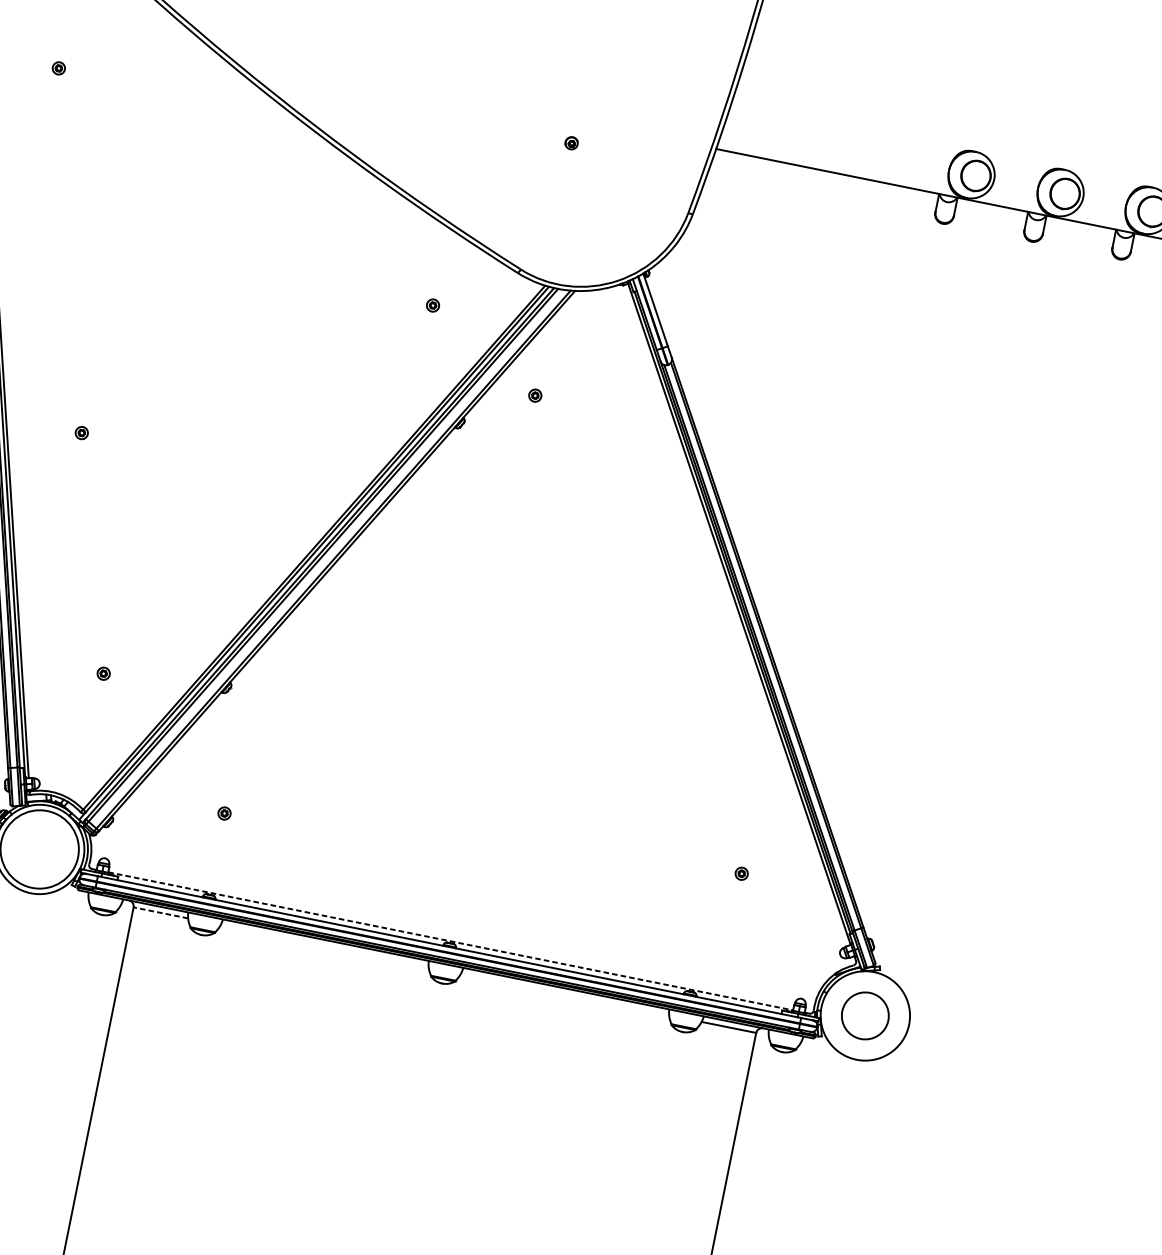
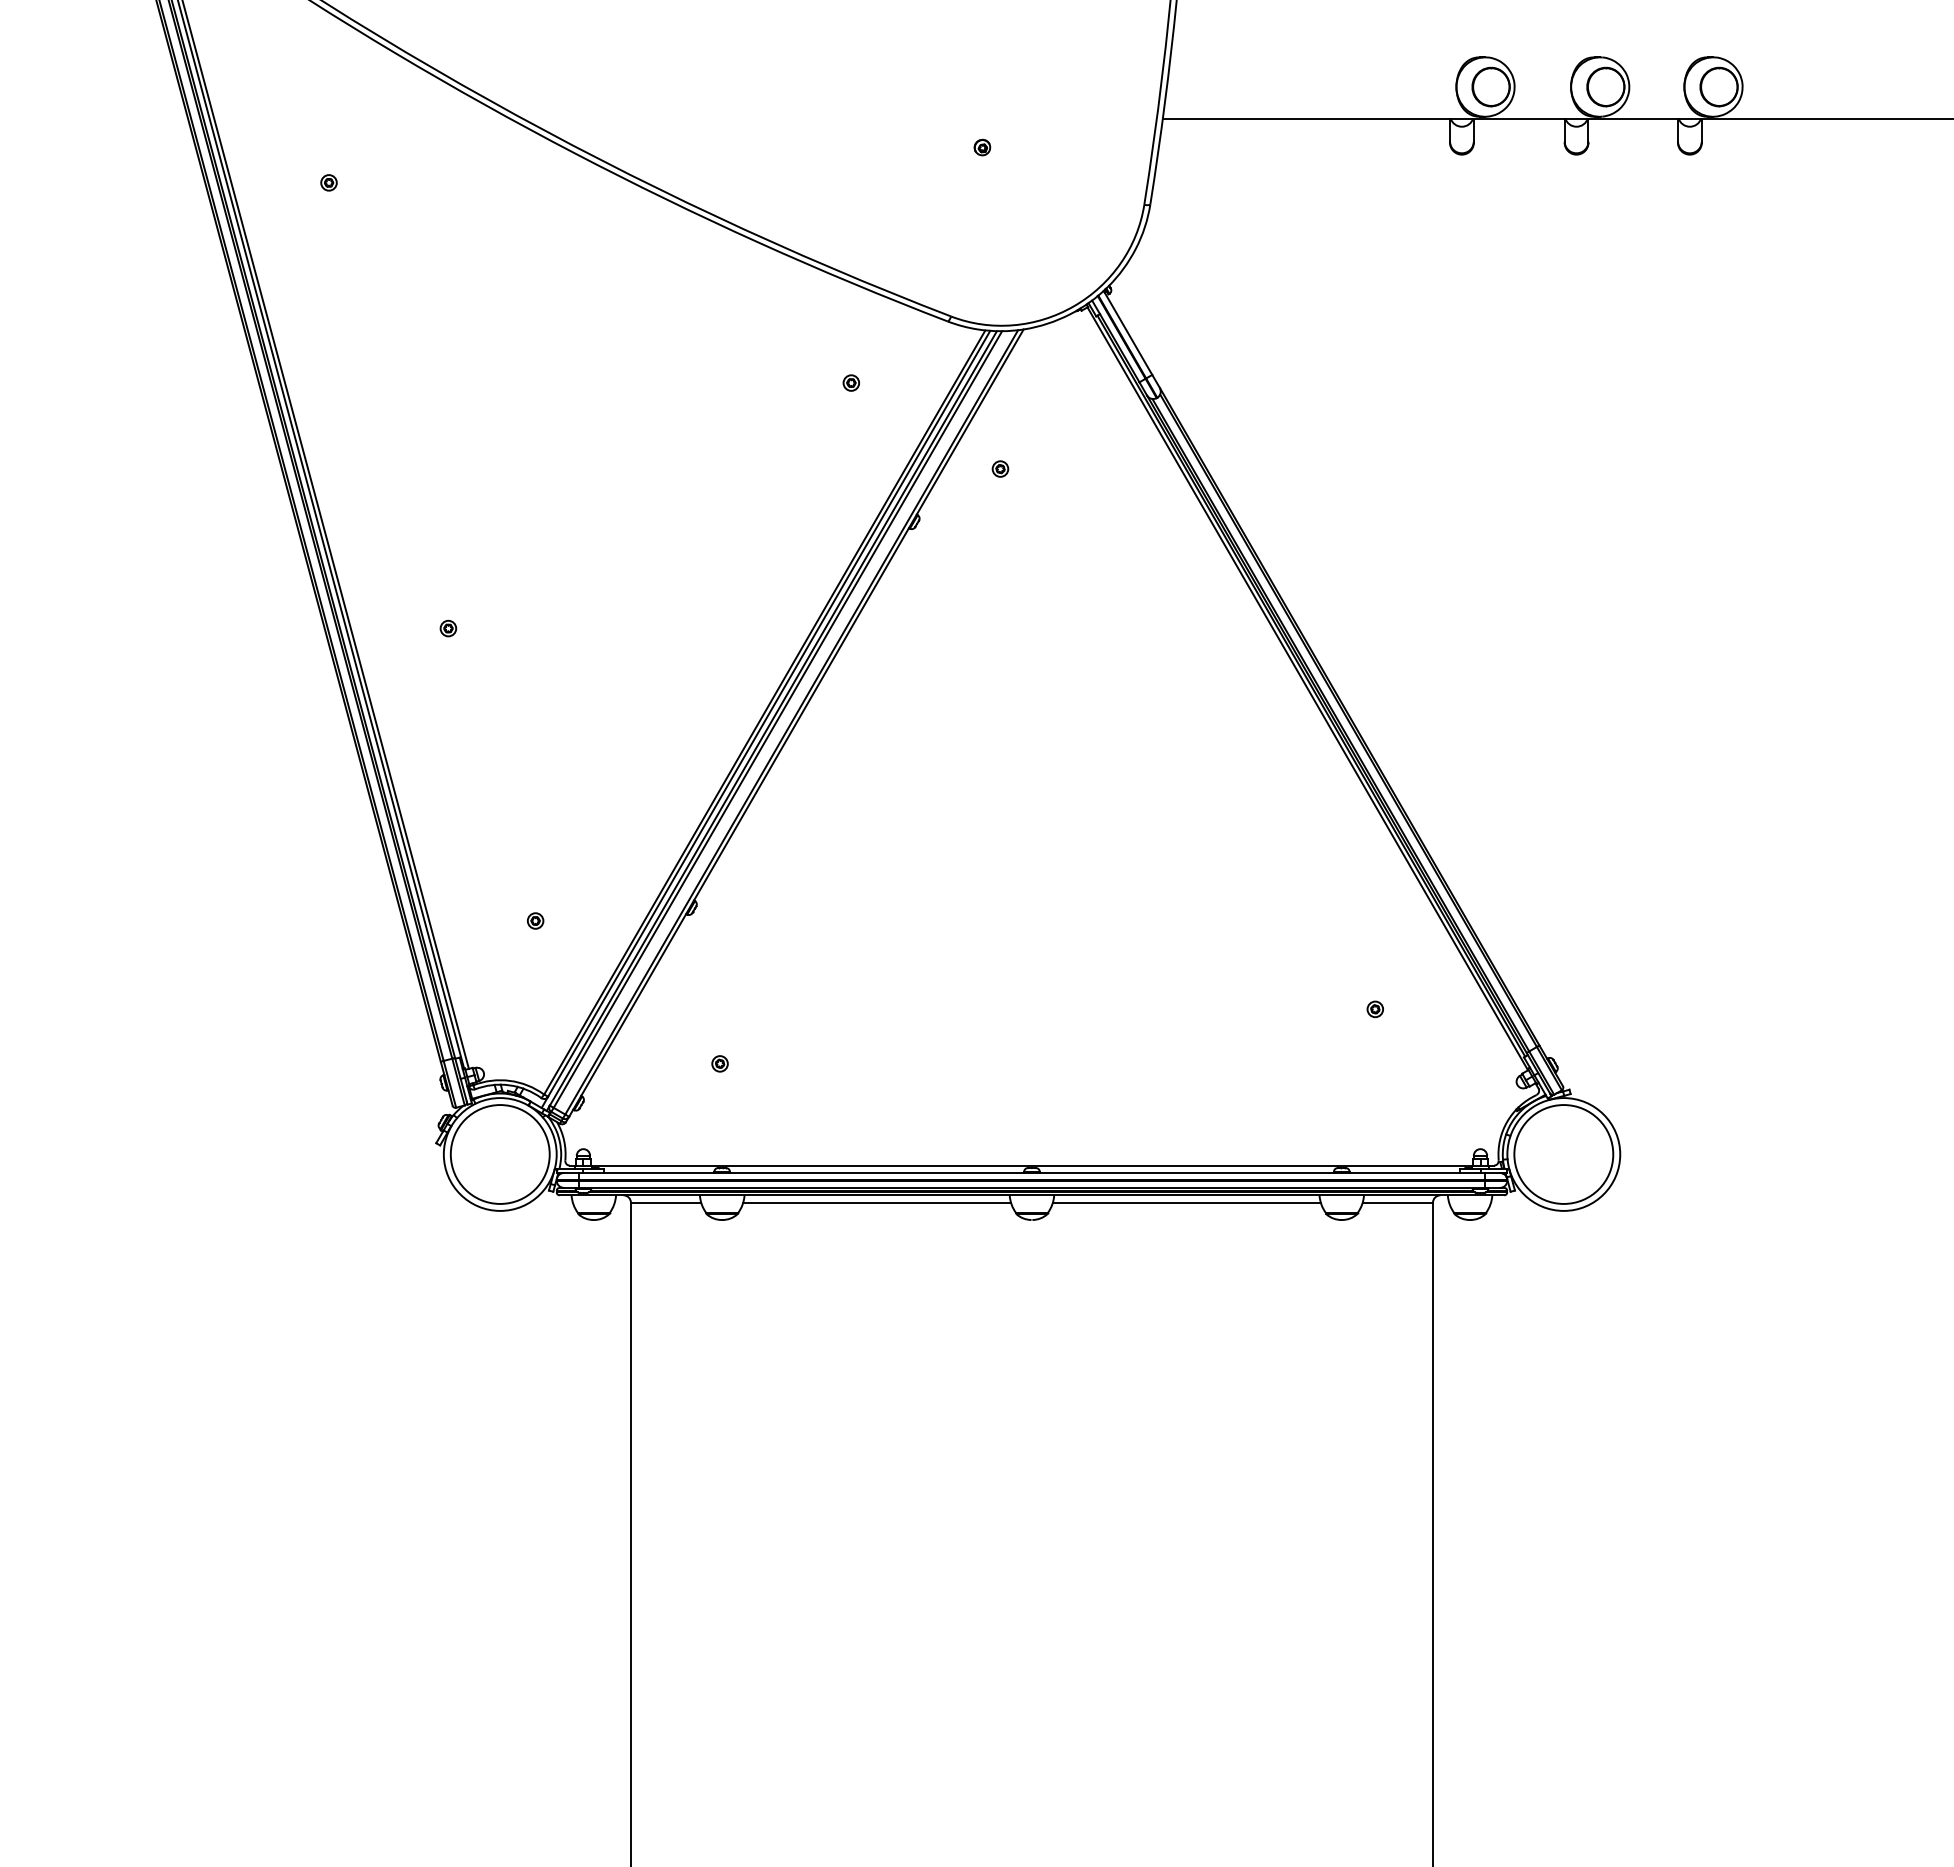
line: (160, 912) -> (665, 1202), dashed -> solid
line: (451, 941) -> (1032, 1165), dashed -> solid
line: (325, 945) -> (877, 1202), added
line: (564, 994) -> (1186, 1202), added
circle: (865, 1015) -> (1563, 1154), size x1.67

